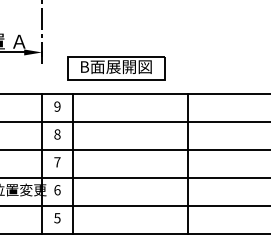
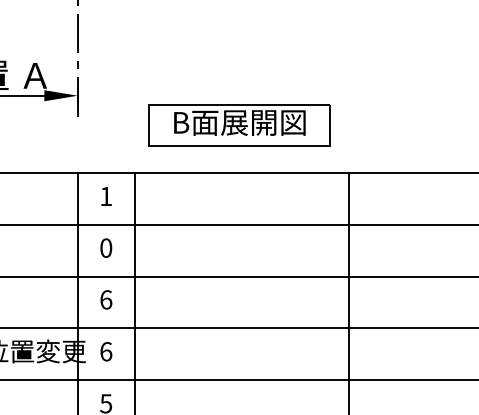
part: (116, 68) -> (240, 125), moved
text: (57, 106) -> (106, 196), 9 -> 1
text: (57, 134) -> (106, 248), 8 -> 0
text: (57, 162) -> (106, 300), 7 -> 6

